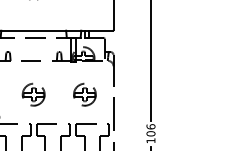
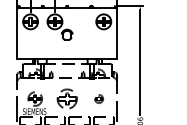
part: (32, 93) -> (66, 98), size x1.4
part: (83, 93) -> (98, 98), size x0.6

